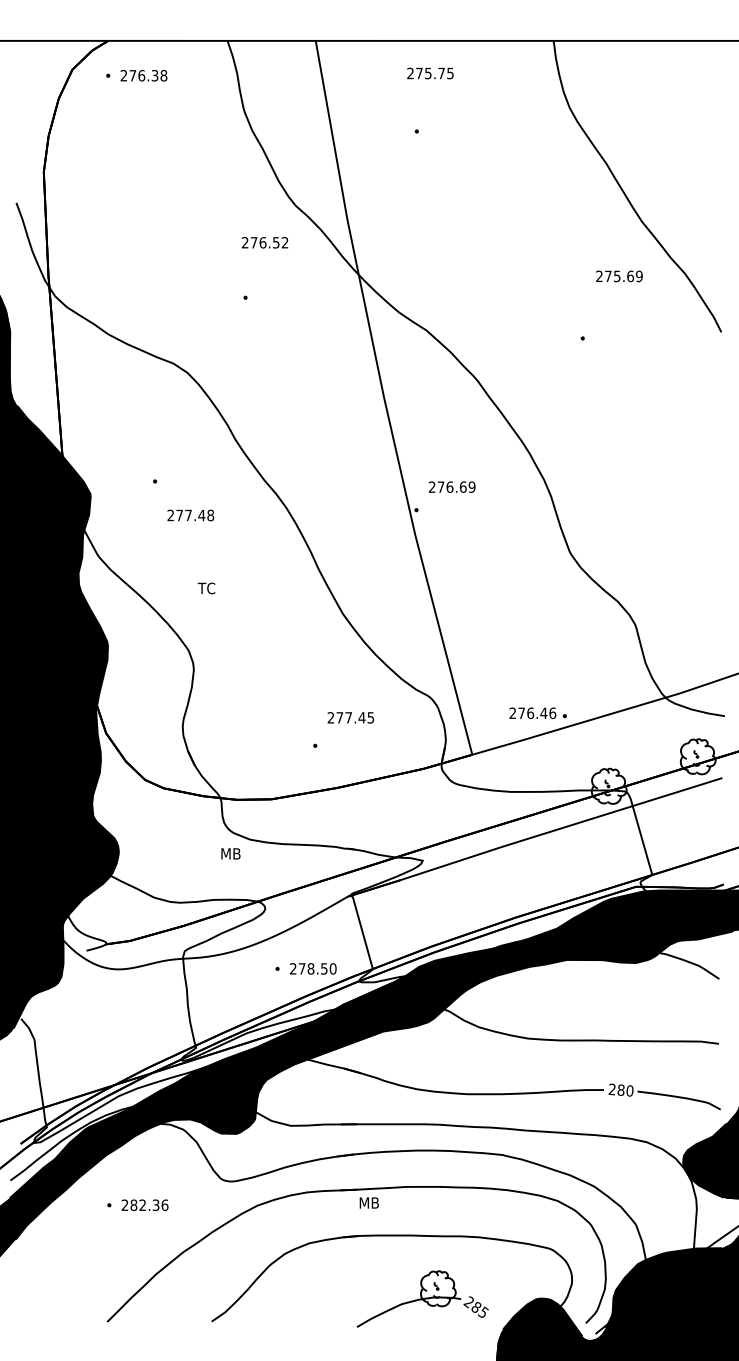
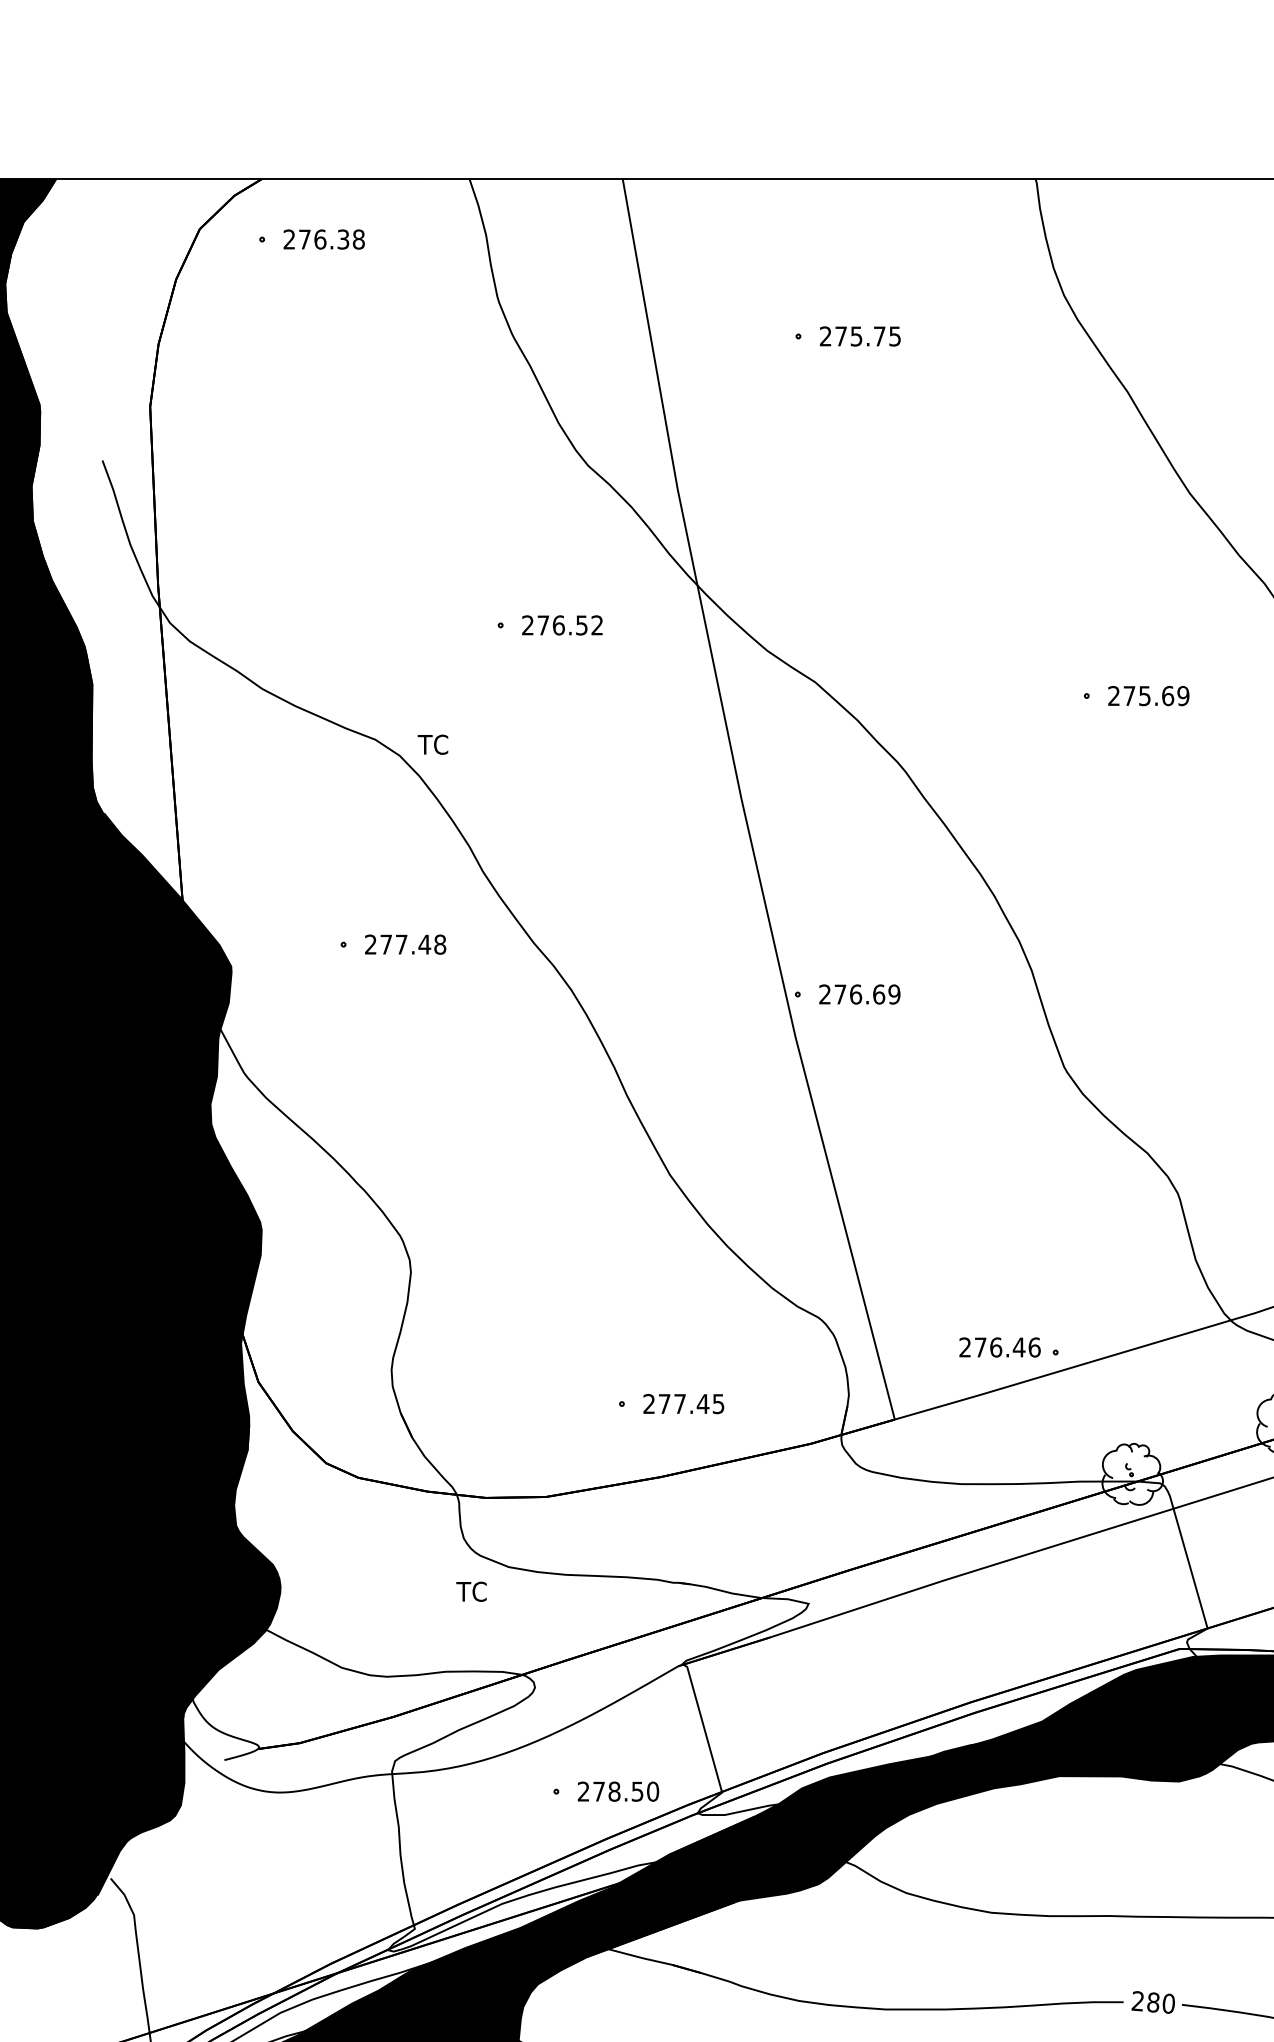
text: (430, 73) -> (860, 336), moved
text: (264, 242) -> (561, 624), moved
text: (619, 276) -> (1148, 696), moved
text: (451, 486) -> (858, 993), moved
text: (190, 515) -> (405, 944), moved
text: (206, 588) -> (432, 744), moved
text: (350, 717) -> (683, 1403), moved
text: (230, 853) -> (474, 1591), MB -> TC

